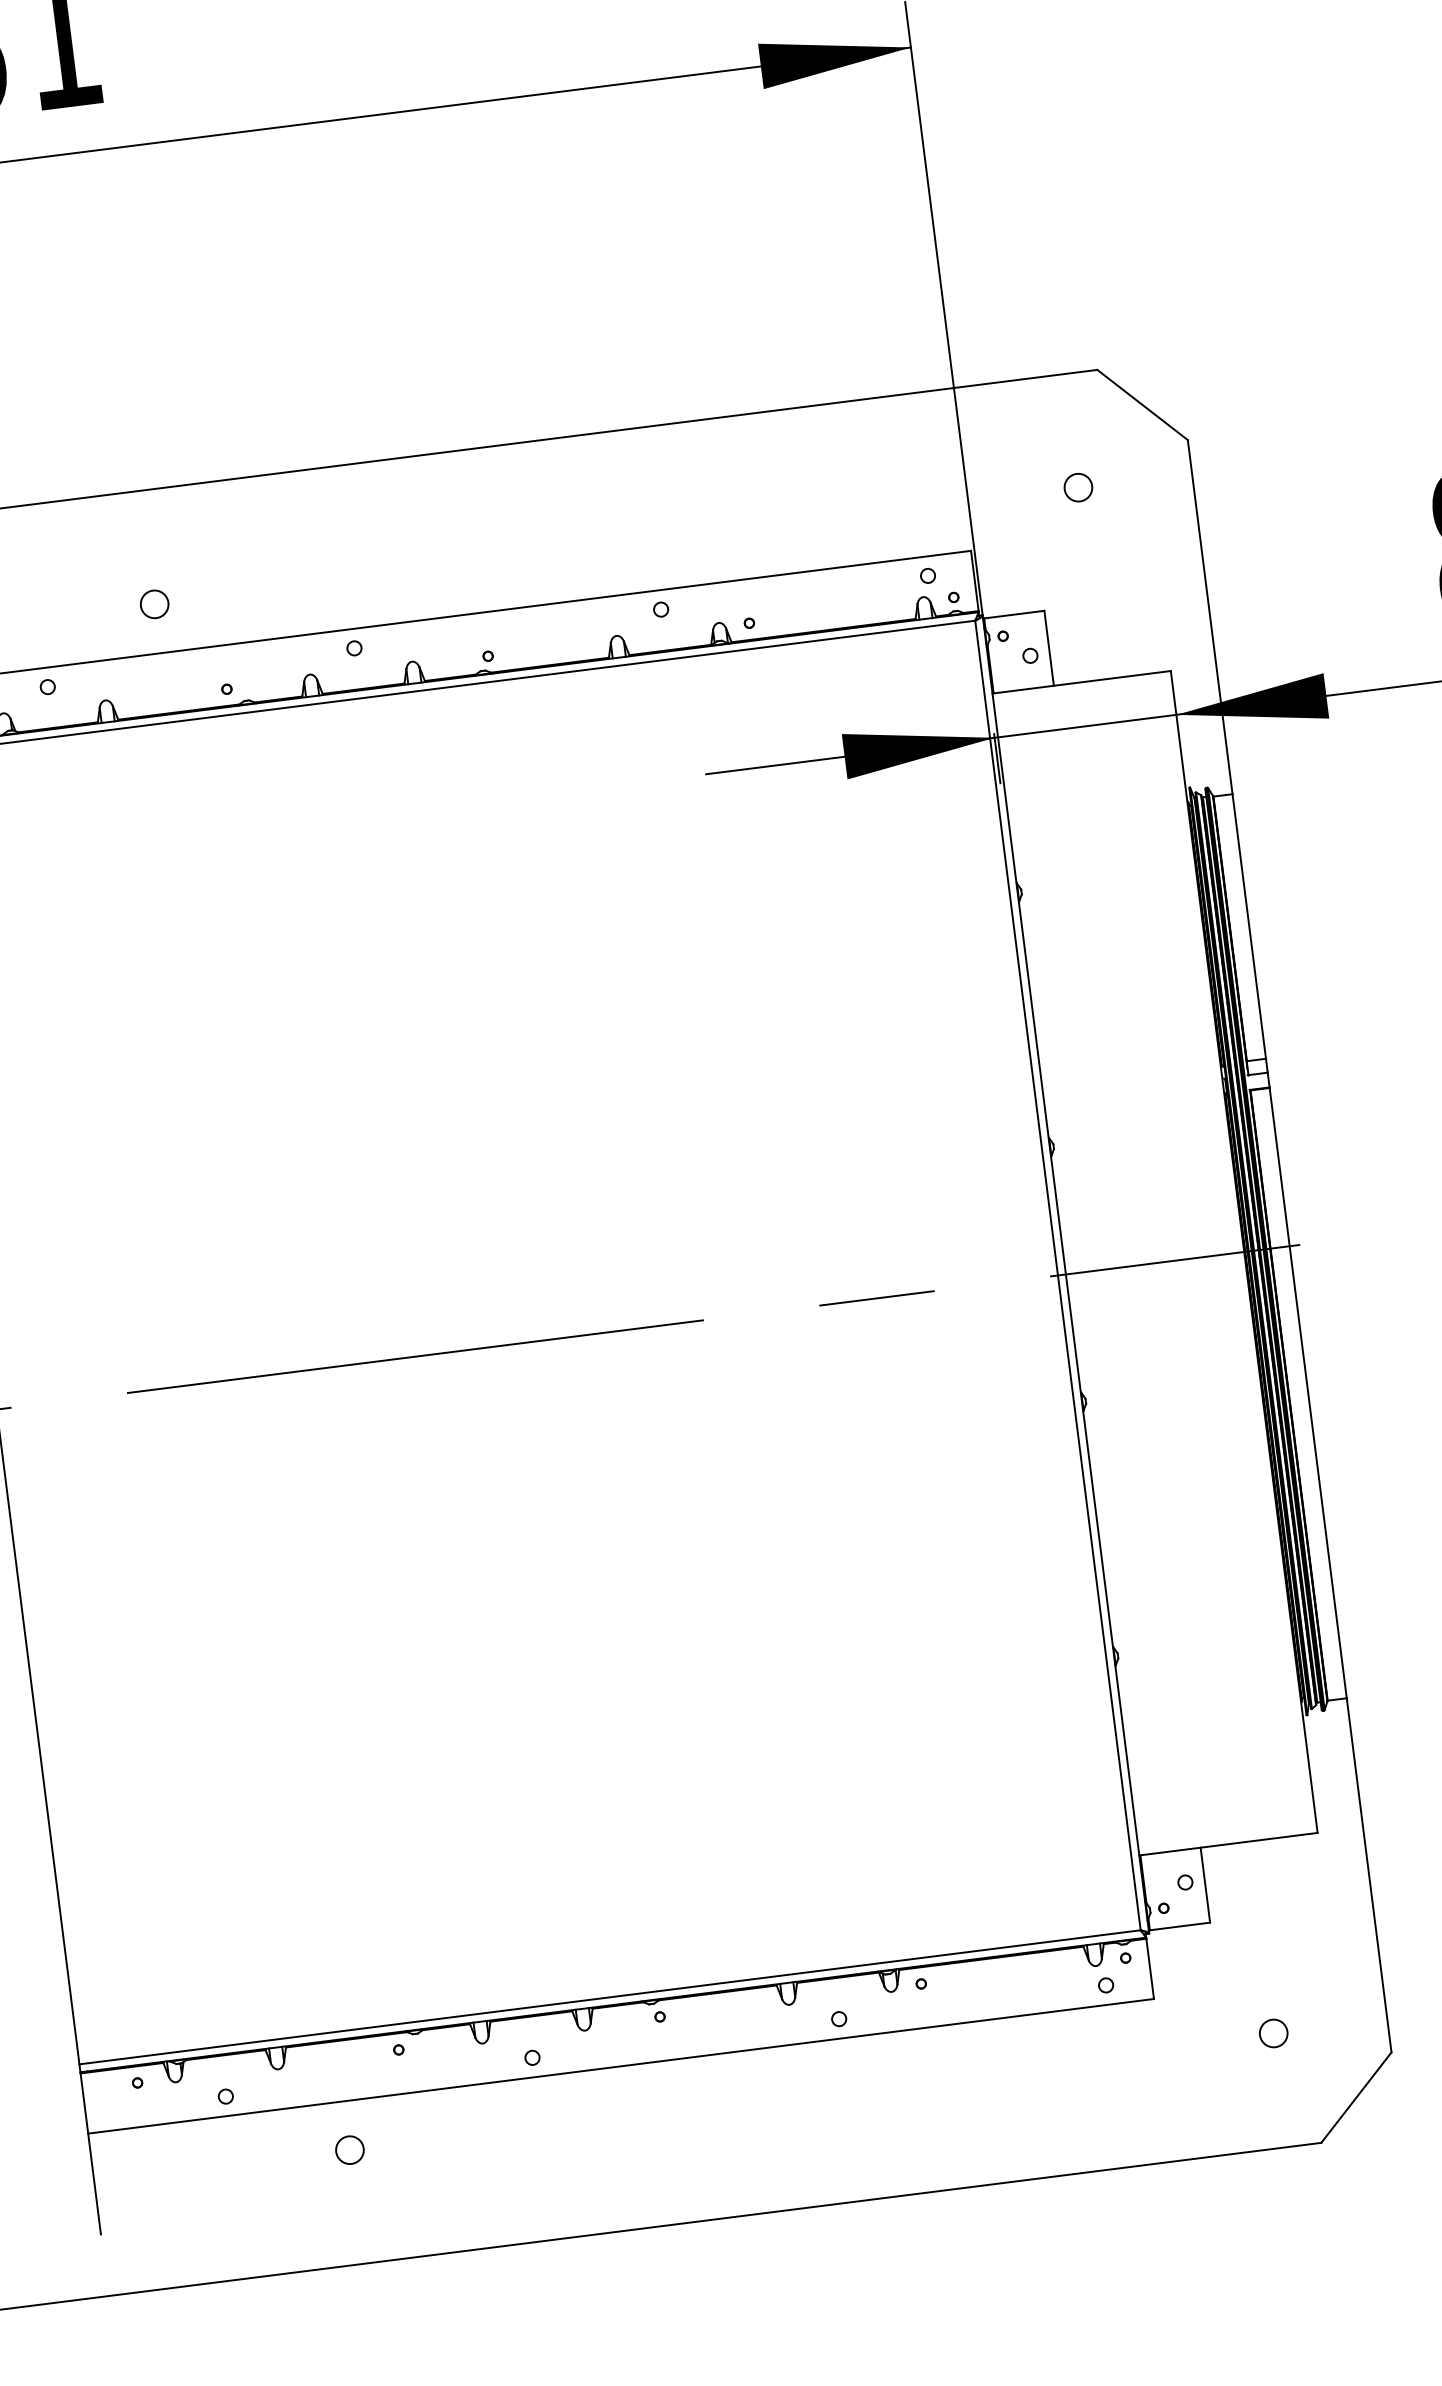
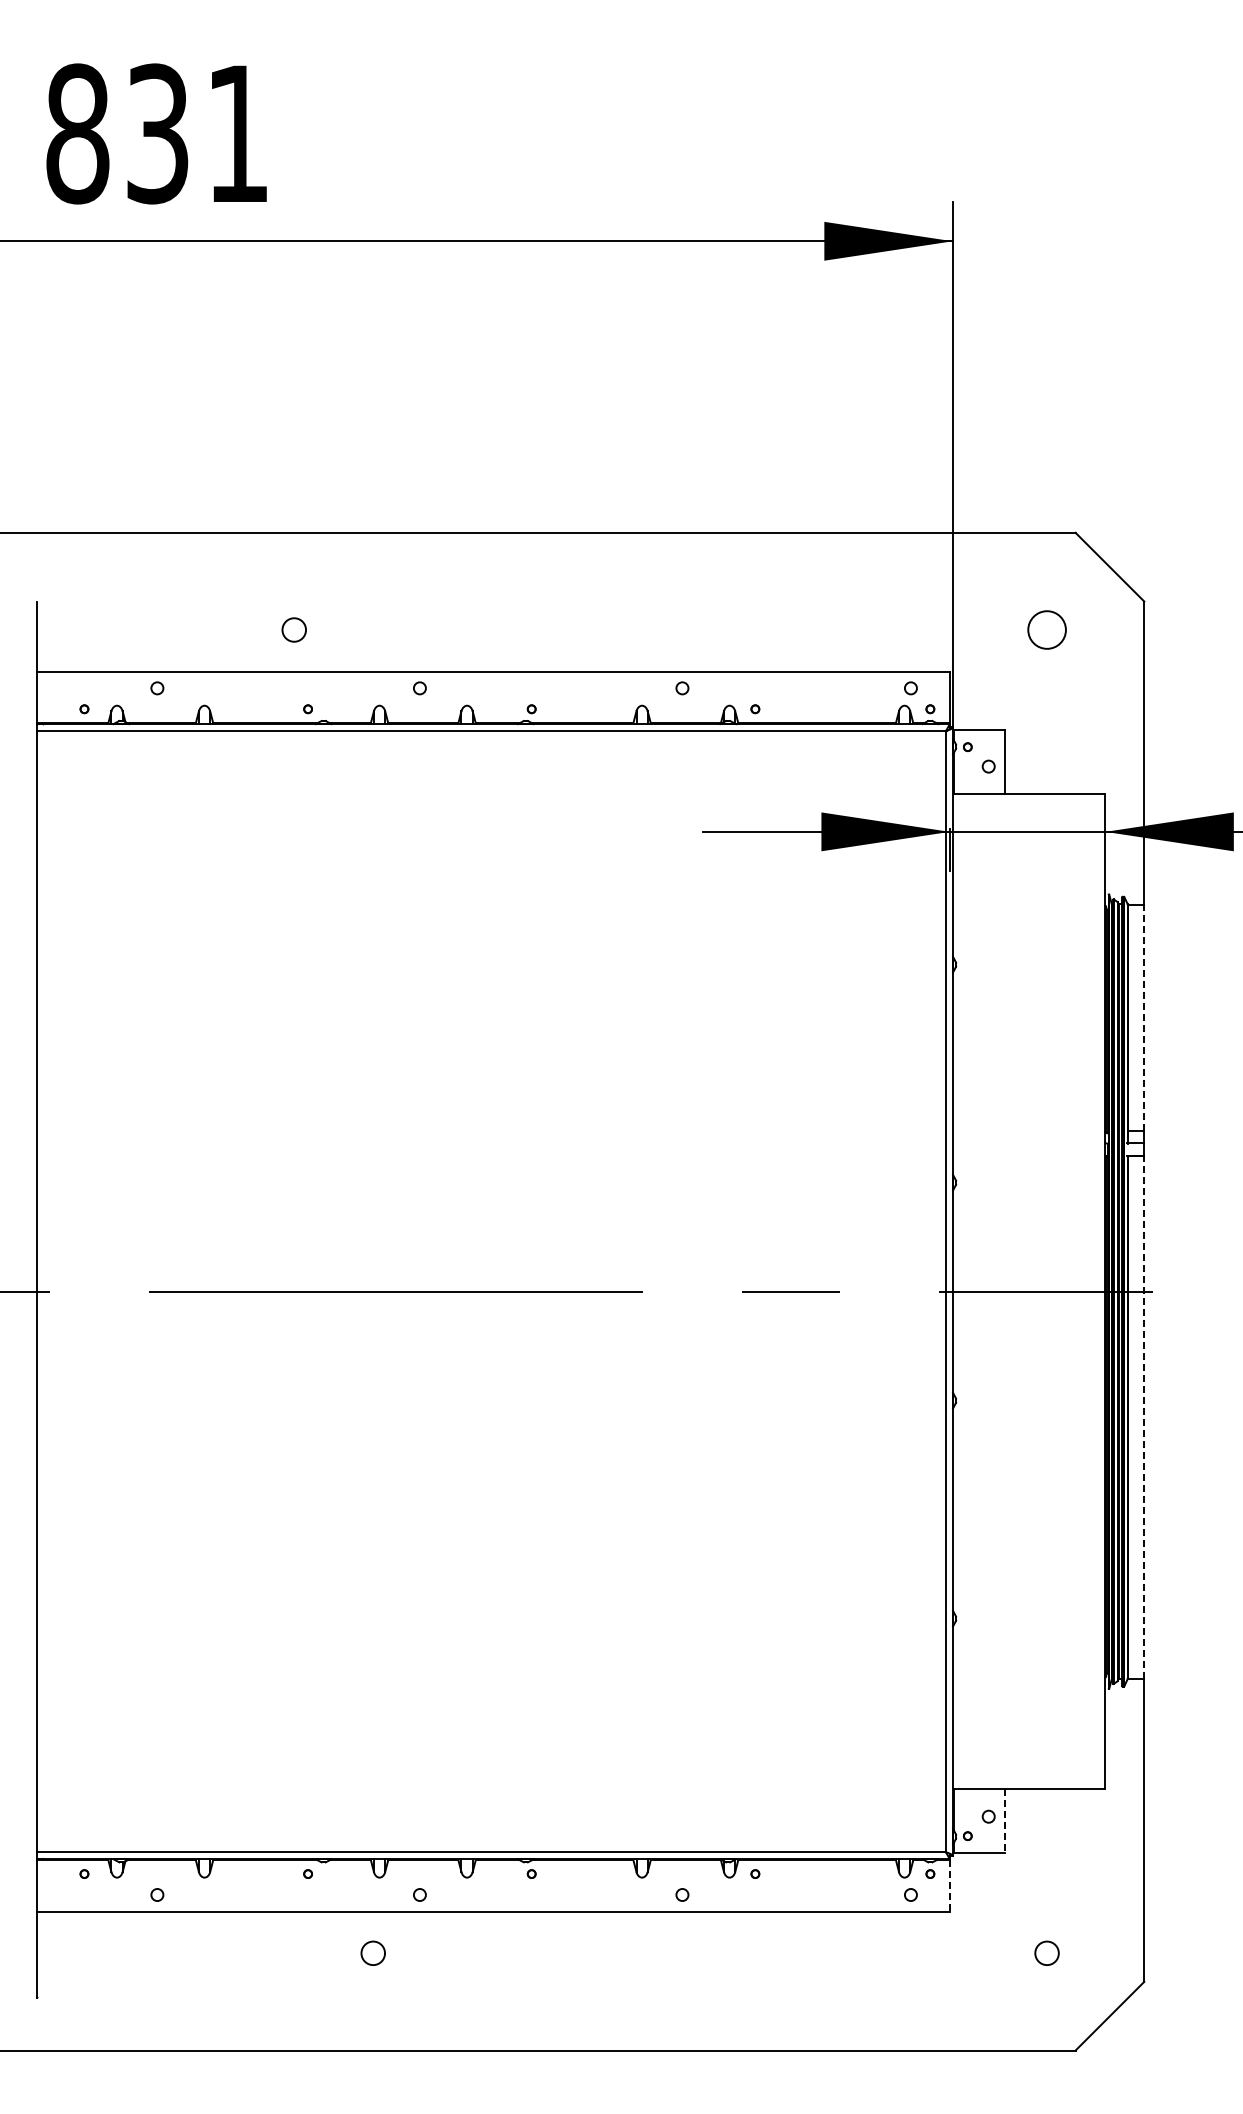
circle: (1077, 487) -> (1046, 629), size x1.6
circle: (153, 603) -> (293, 629), moved
line: (1249, 925) -> (1144, 1017), solid -> dashed
line: (1308, 1392) -> (1144, 1416), solid -> dashed
line: (1205, 1885) -> (1005, 1821), solid -> dashed
line: (1149, 1968) -> (949, 1885), solid -> dashed
circle: (348, 2149) -> (372, 1952), moved

